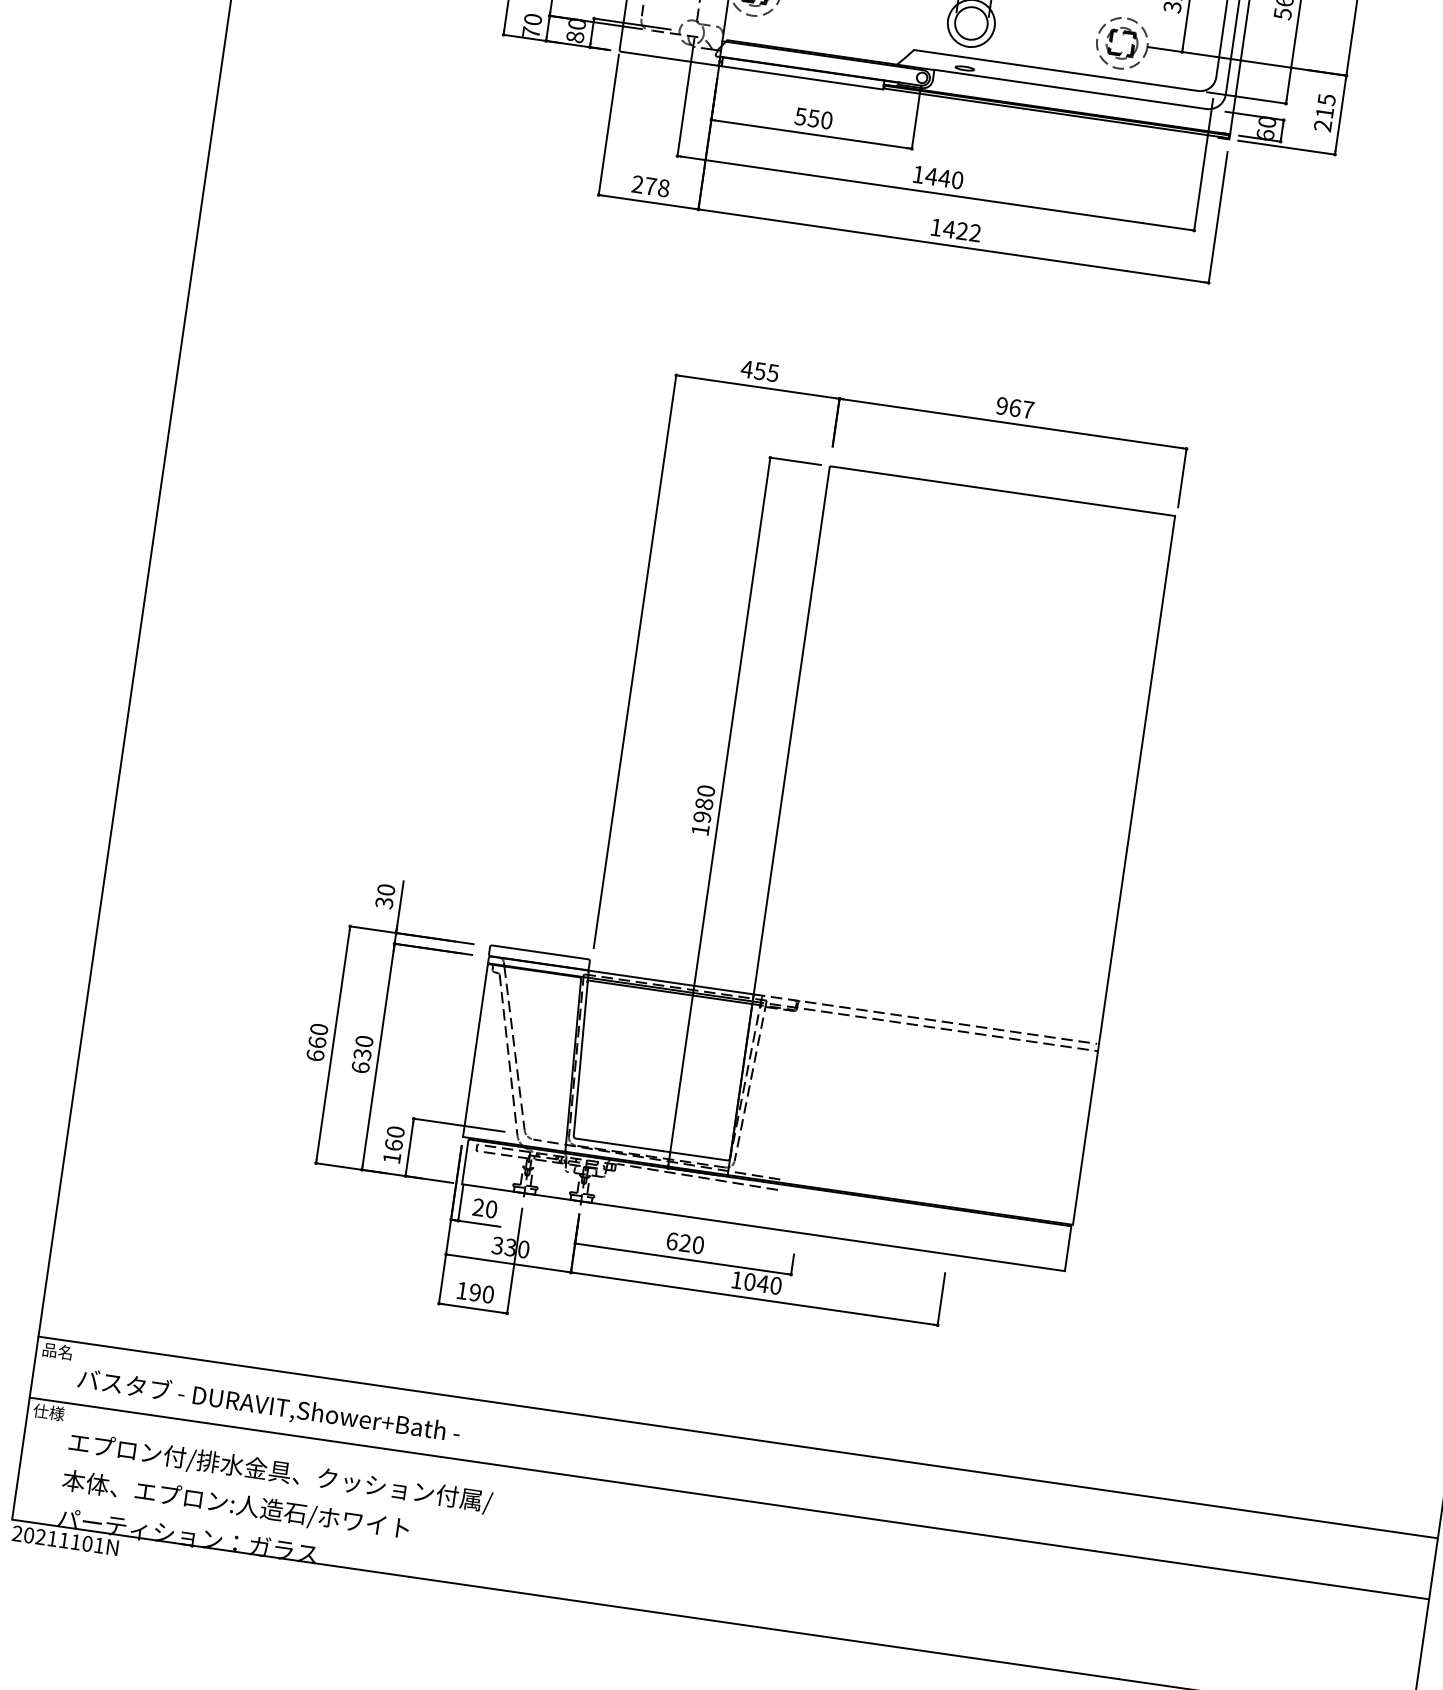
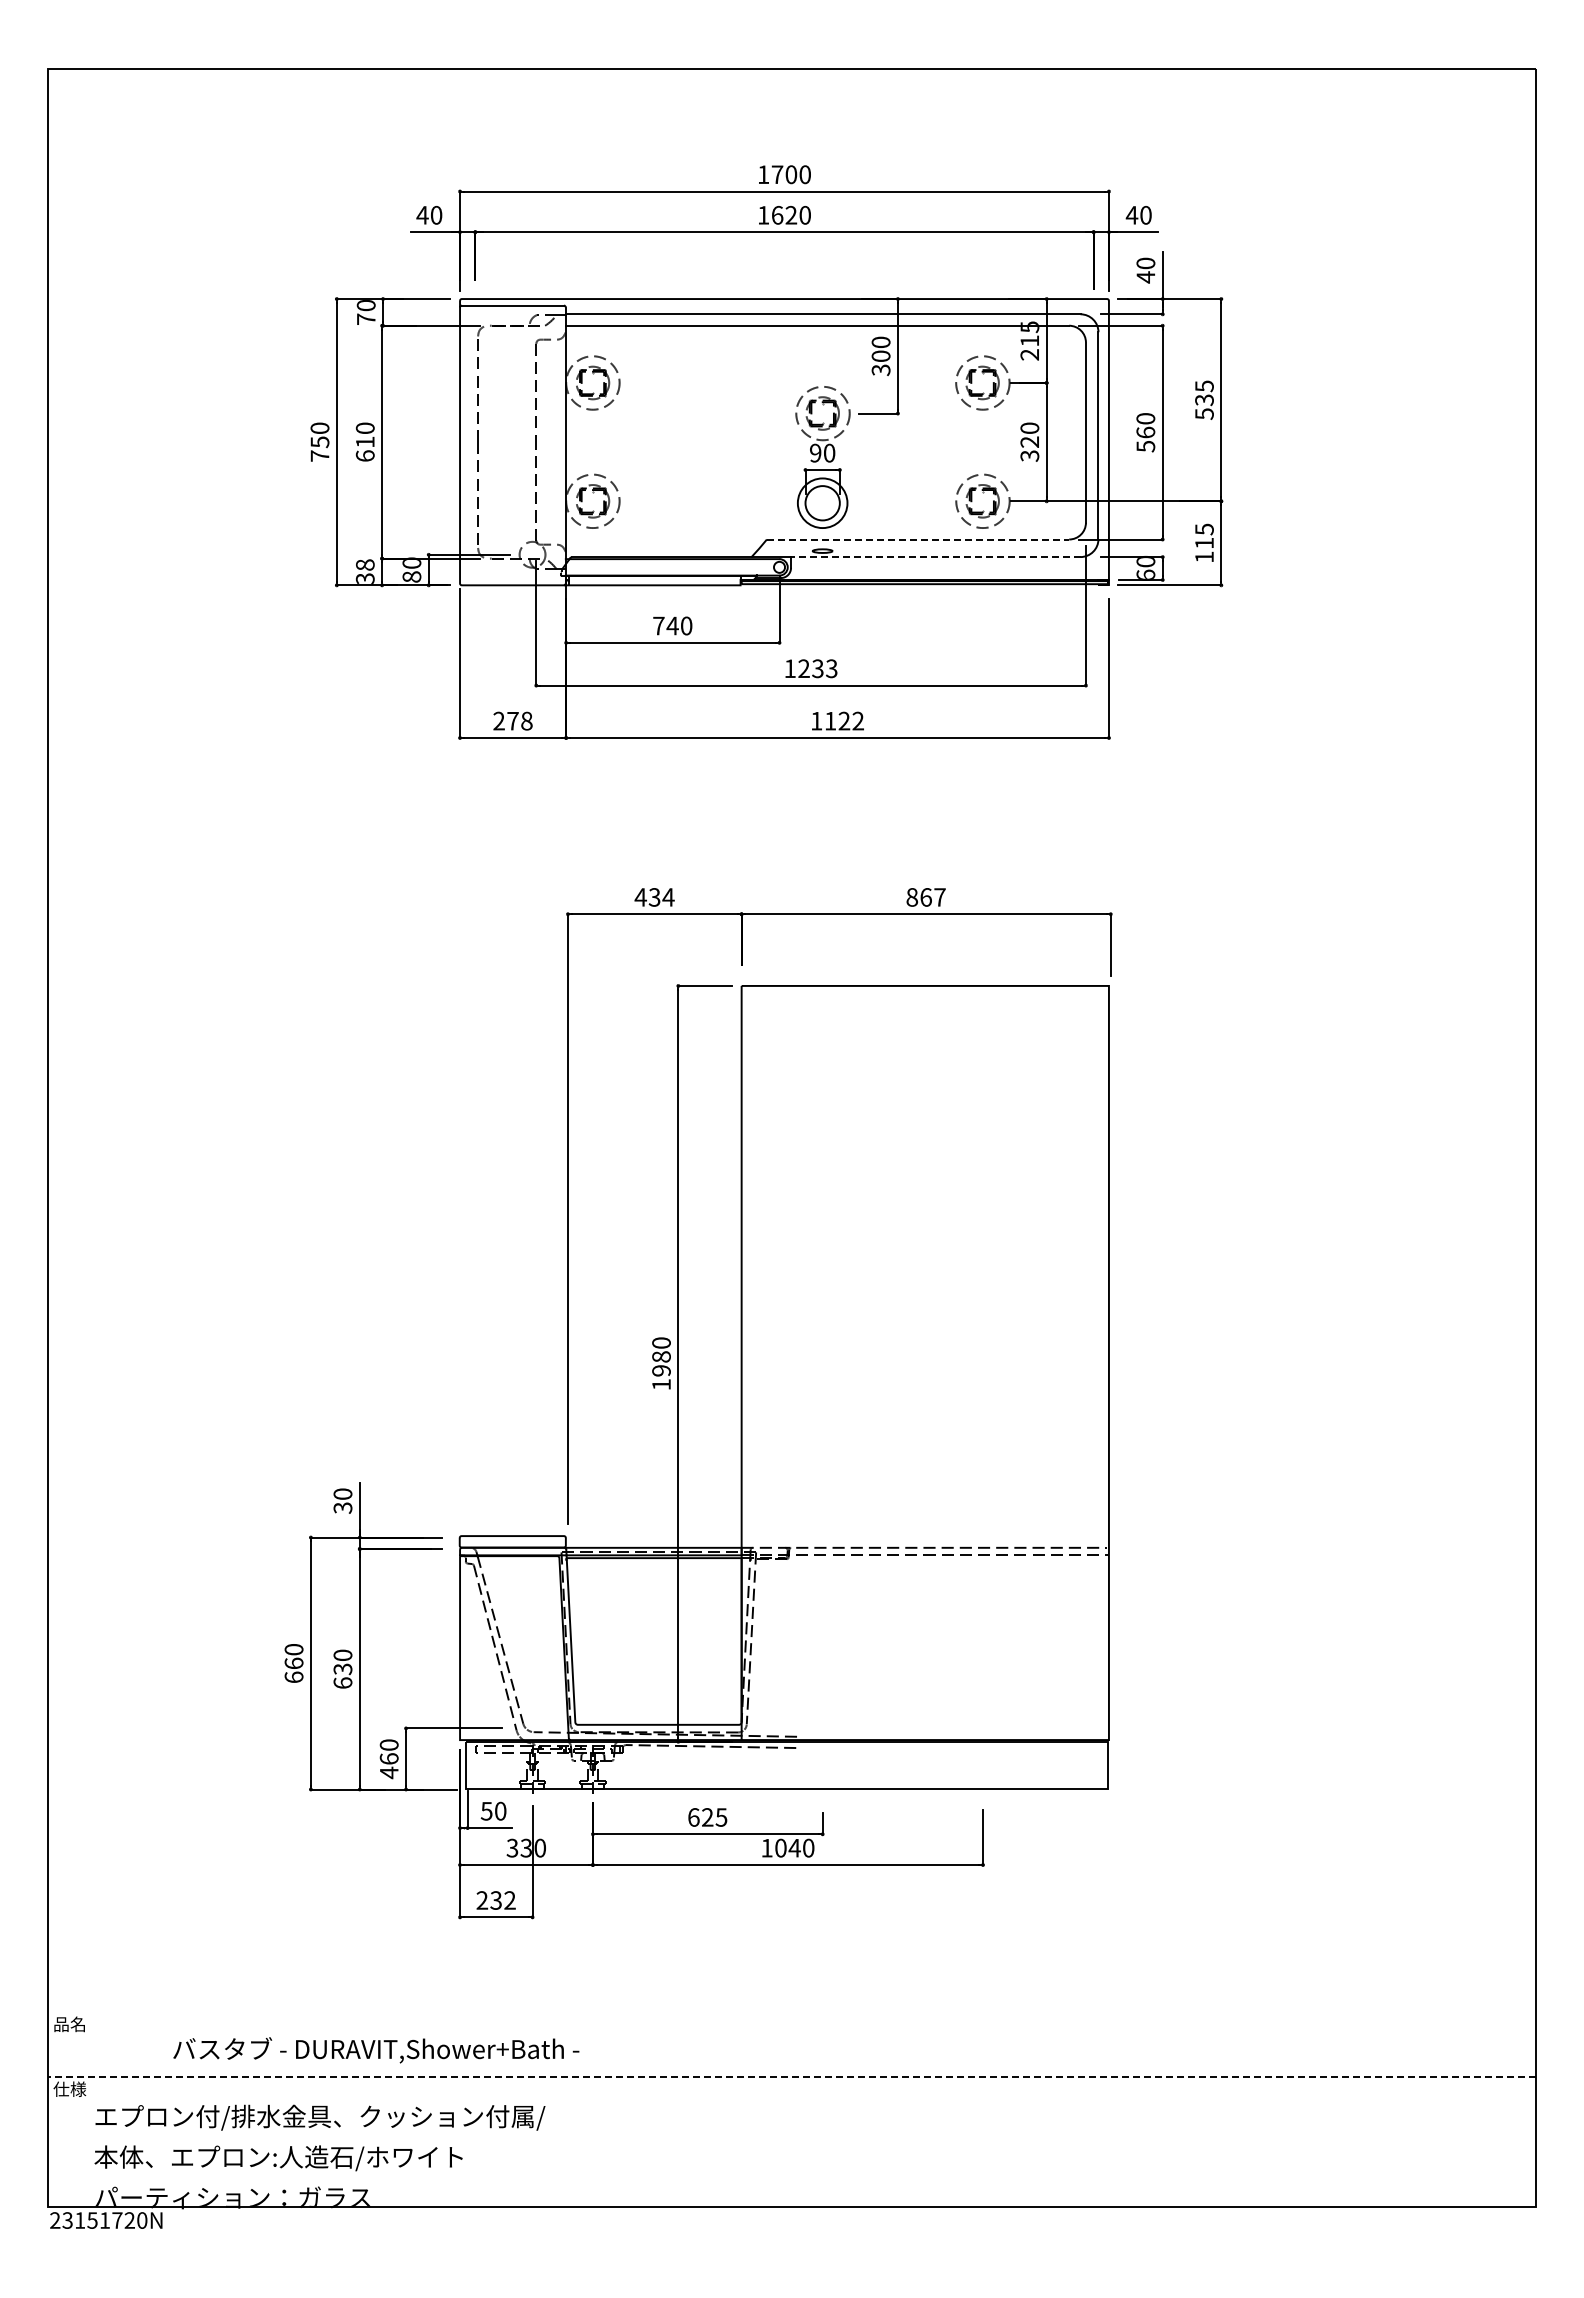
text: (531, 25) -> (364, 571), 70 -> 38
line: (1056, 70) -> (918, 539), solid -> dashed
line: (1070, 89) -> (935, 557), solid -> dashed
text: (807, 117) -> (665, 625), 550 -> 740
text: (1323, 125) -> (1204, 556), 215 -> 115
text: (944, 178) -> (817, 668), 1440 -> 1233
text: (949, 229) -> (830, 721), 1422 -> 1122
text: (766, 372) -> (661, 897), 455 -> 434
text: (1002, 406) -> (912, 897), 967 -> 867
text: (392, 1157) -> (389, 1772), 160 -> 460
text: (478, 1206) -> (486, 1810), 20 -> 50
text: (698, 1245) -> (721, 1817), 620 -> 625
text: (474, 1292) -> (495, 1900), 190 -> 232
text: (269, 1406) -> (376, 2050), moved
line: (737, 1437) -> (791, 2011), removed
line: (728, 1498) -> (791, 2076), solid -> dashed
text: (63, 1540) -> (104, 2220), 20211101N -> 23151720N

